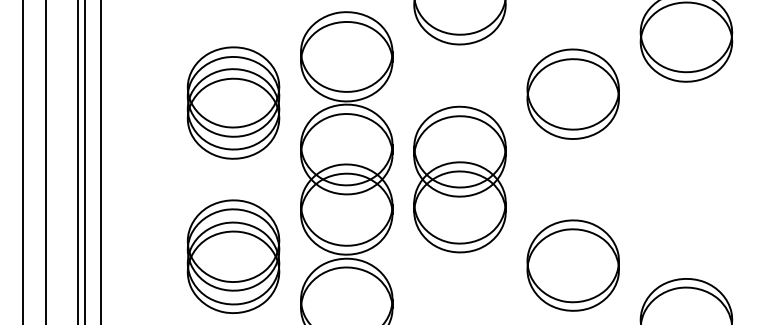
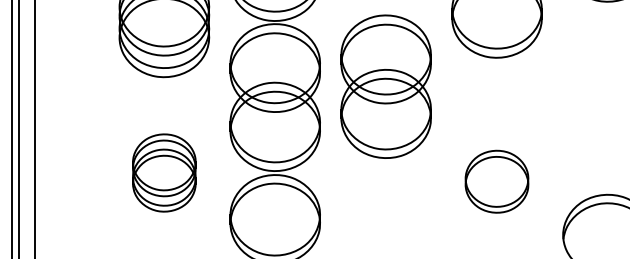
part: (459, 179) -> (385, 86), moved
part: (233, 256) -> (164, 172), size x0.7
part: (572, 265) -> (496, 181), size x0.7

